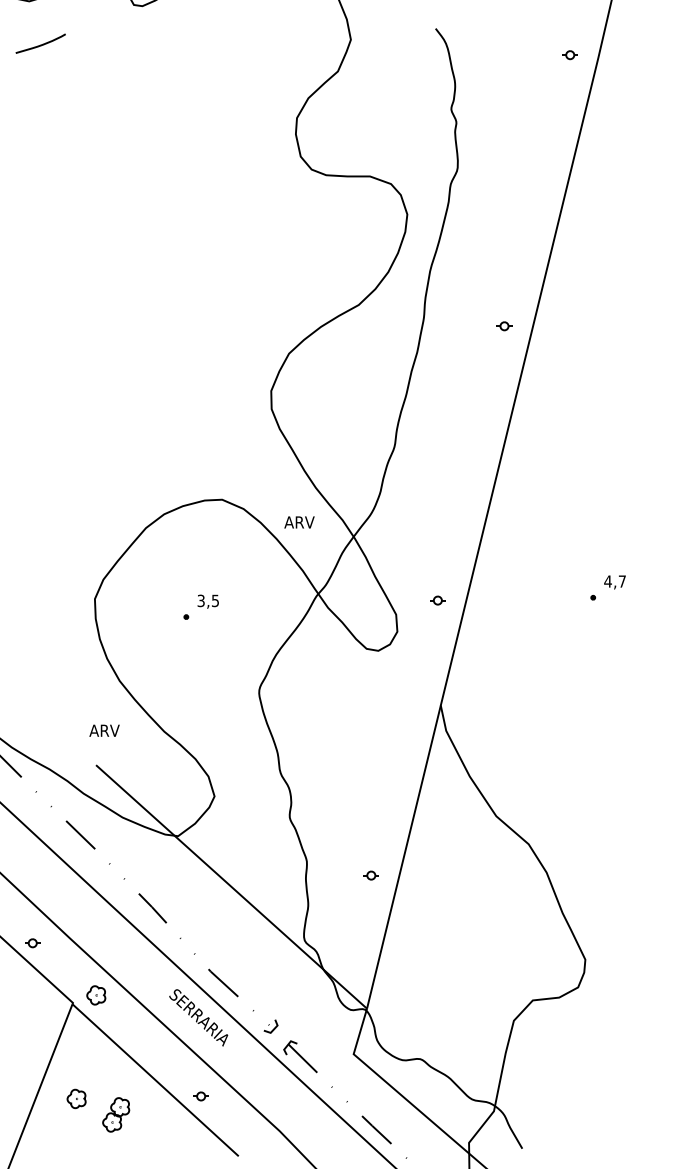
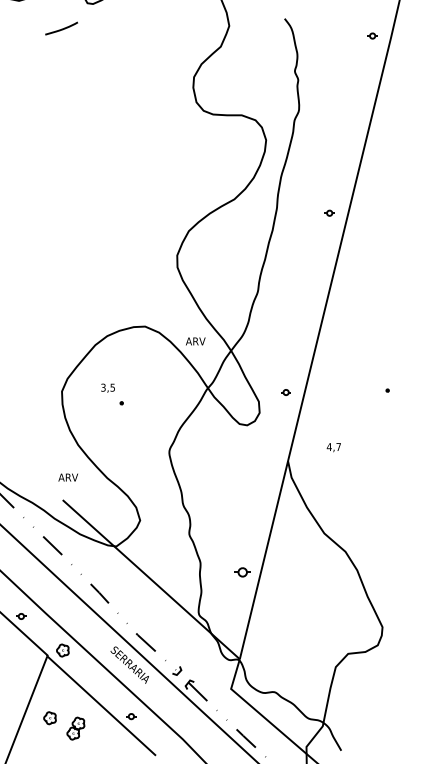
curve: (40, 43) -> (61, 28), moved
text: (614, 582) -> (333, 447), moved
text: (207, 600) -> (107, 387), moved
part: (371, 874) -> (242, 571), size x1.6

